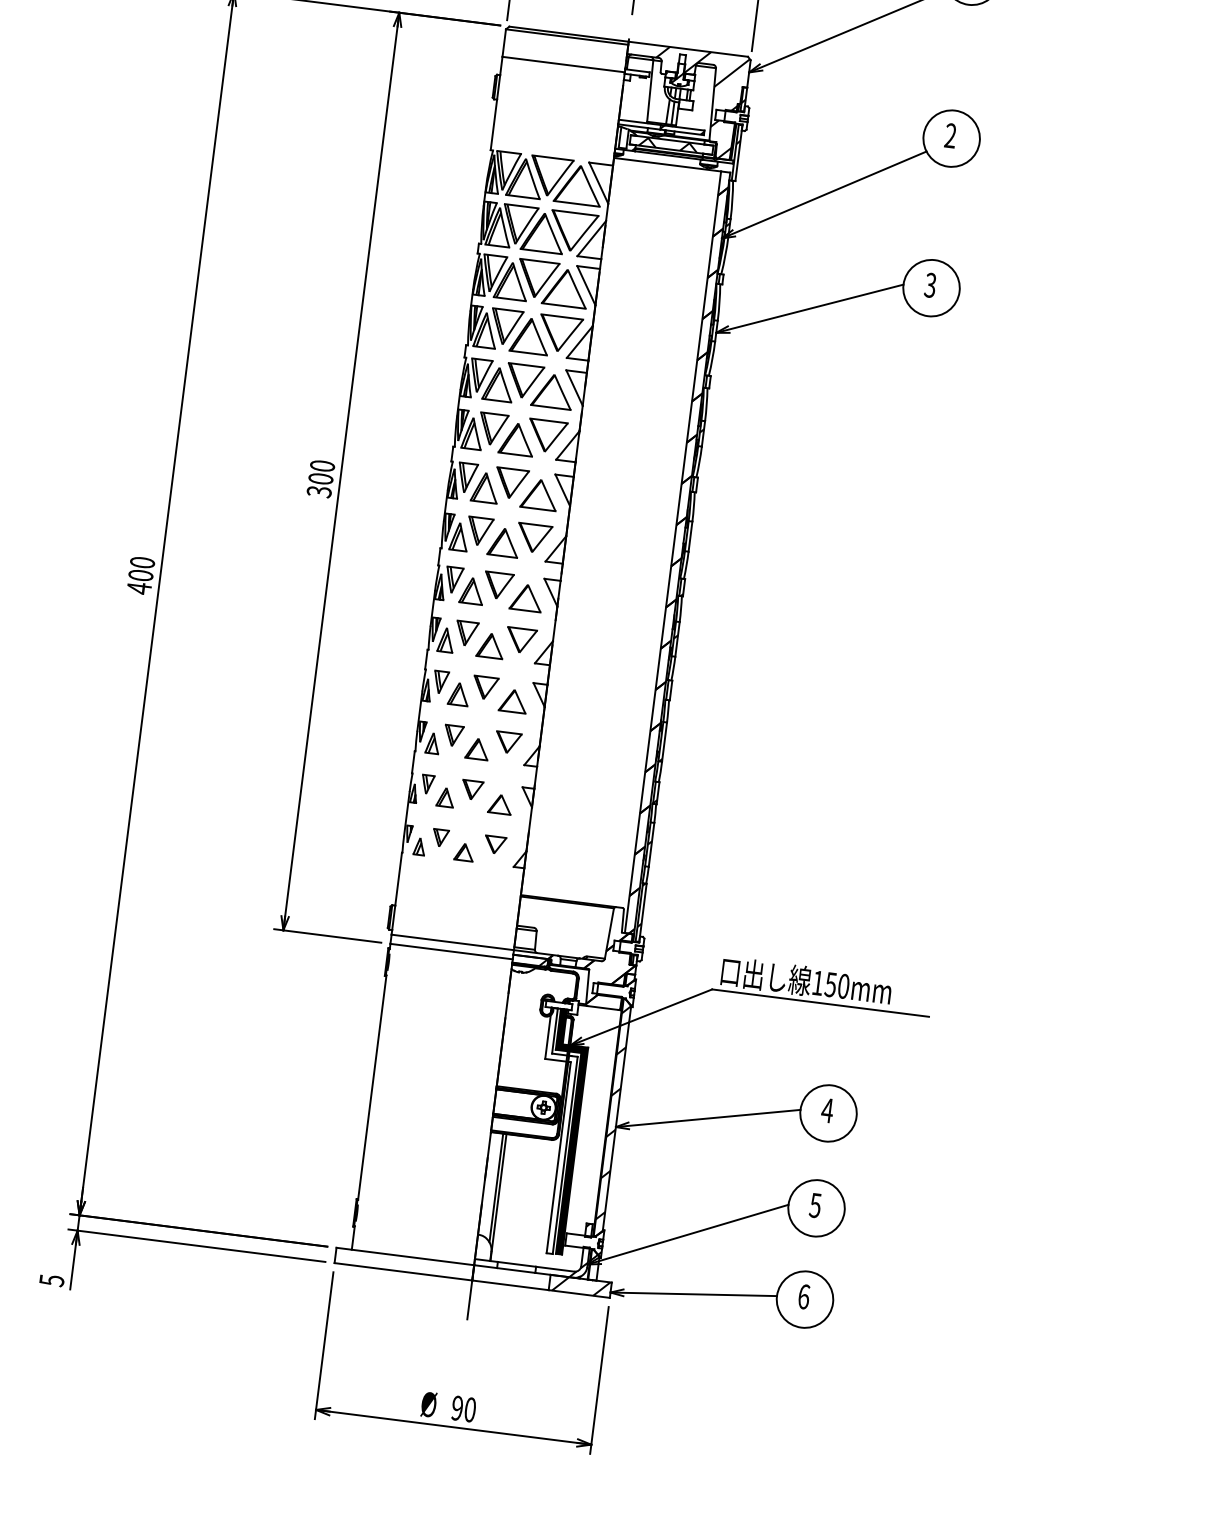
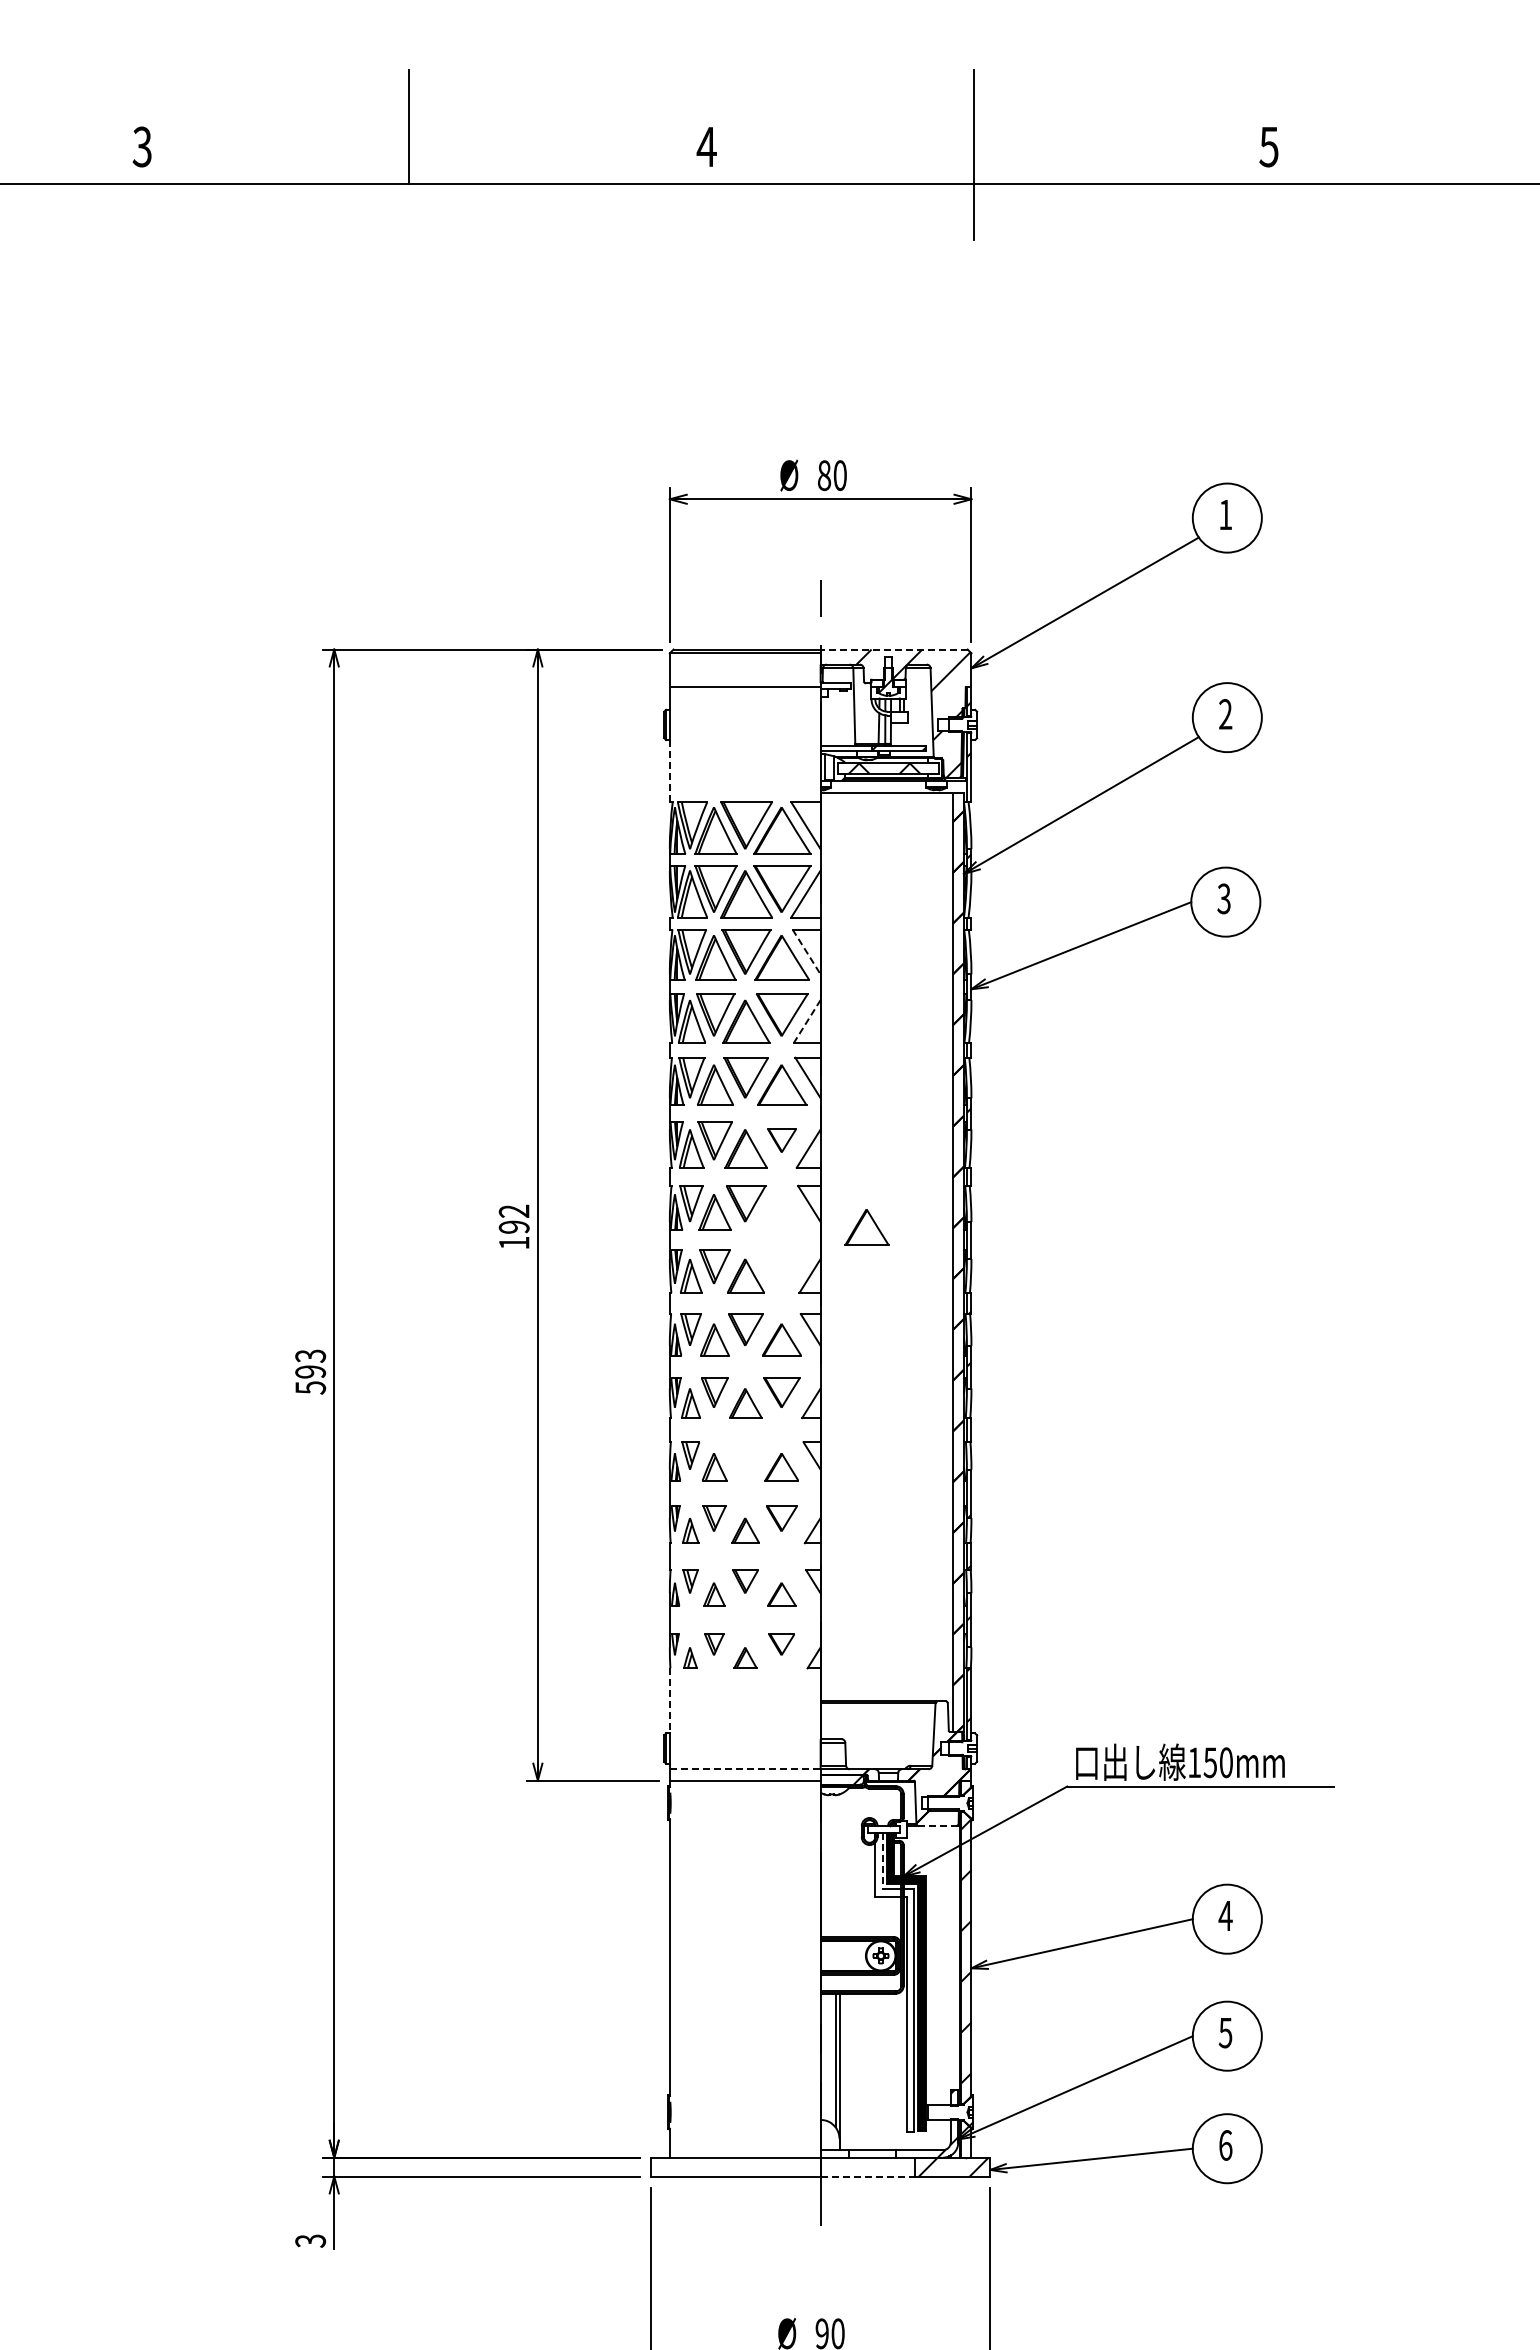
line: (688, 49) -> (894, 649), solid -> dashed
line: (493, 125) -> (669, 771), solid -> dashed
line: (586, 286) -> (806, 952), solid -> dashed
line: (579, 342) -> (807, 1021), solid -> dashed
part: (546, 436) -> (781, 1140), size x0.6
text: (320, 478) -> (513, 1226), 300 -> 192
part: (539, 494) -> (866, 1227), moved
part: (534, 538) -> (782, 1266), removed
text: (140, 575) -> (310, 1372), 400 -> 593
part: (485, 687) -> (745, 1455), removed
line: (398, 878) -> (669, 1700), solid -> dashed
line: (452, 942) -> (745, 1769), solid -> dashed
line: (603, 1007) -> (938, 1825), solid -> dashed
line: (554, 1031) -> (882, 1861), solid -> dashed
text: (51, 1280) -> (310, 2240), 5 -> 3
line: (511, 1285) -> (868, 2176), solid -> dashed

